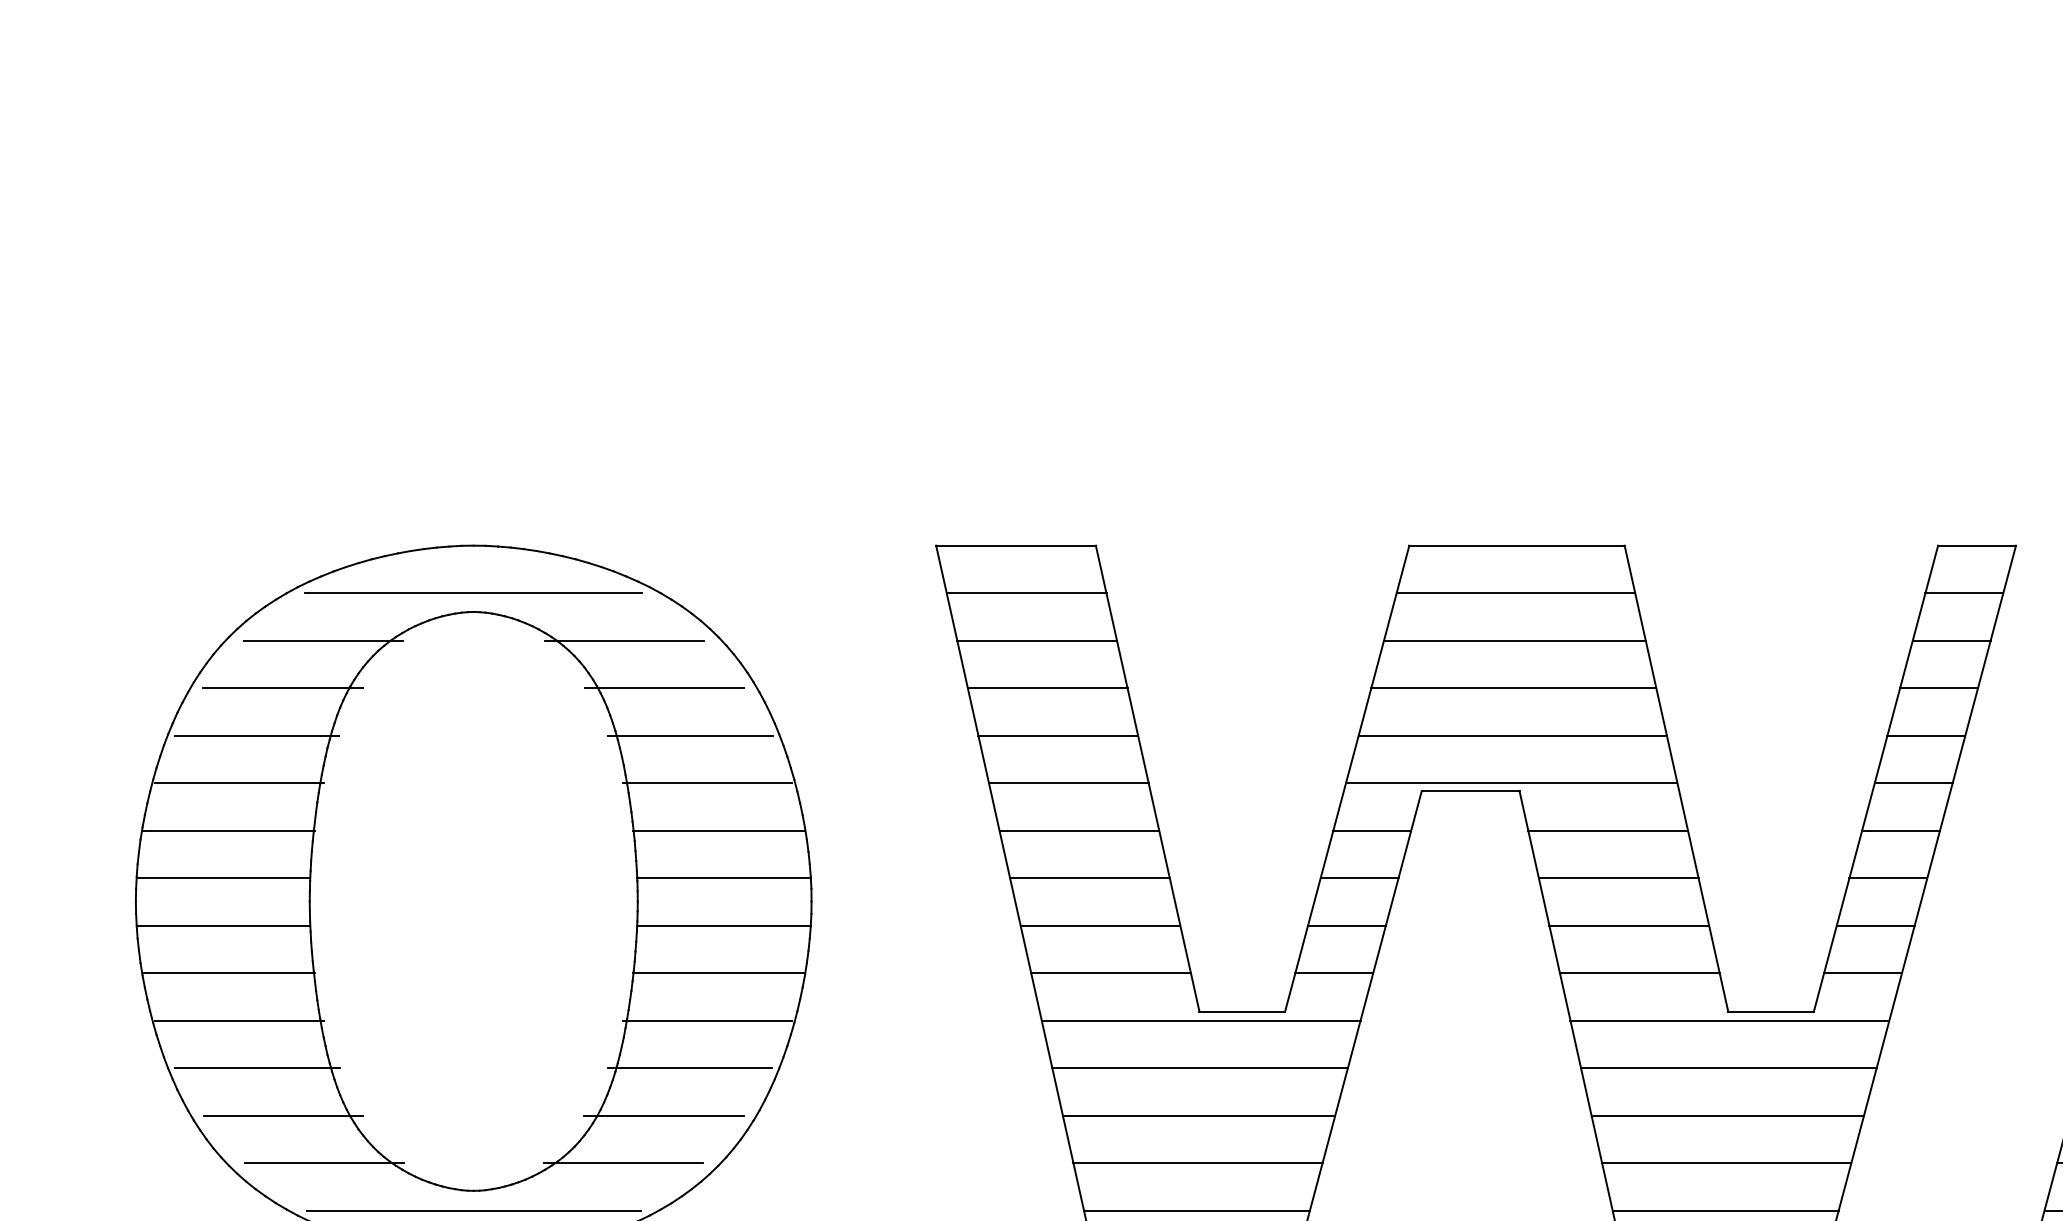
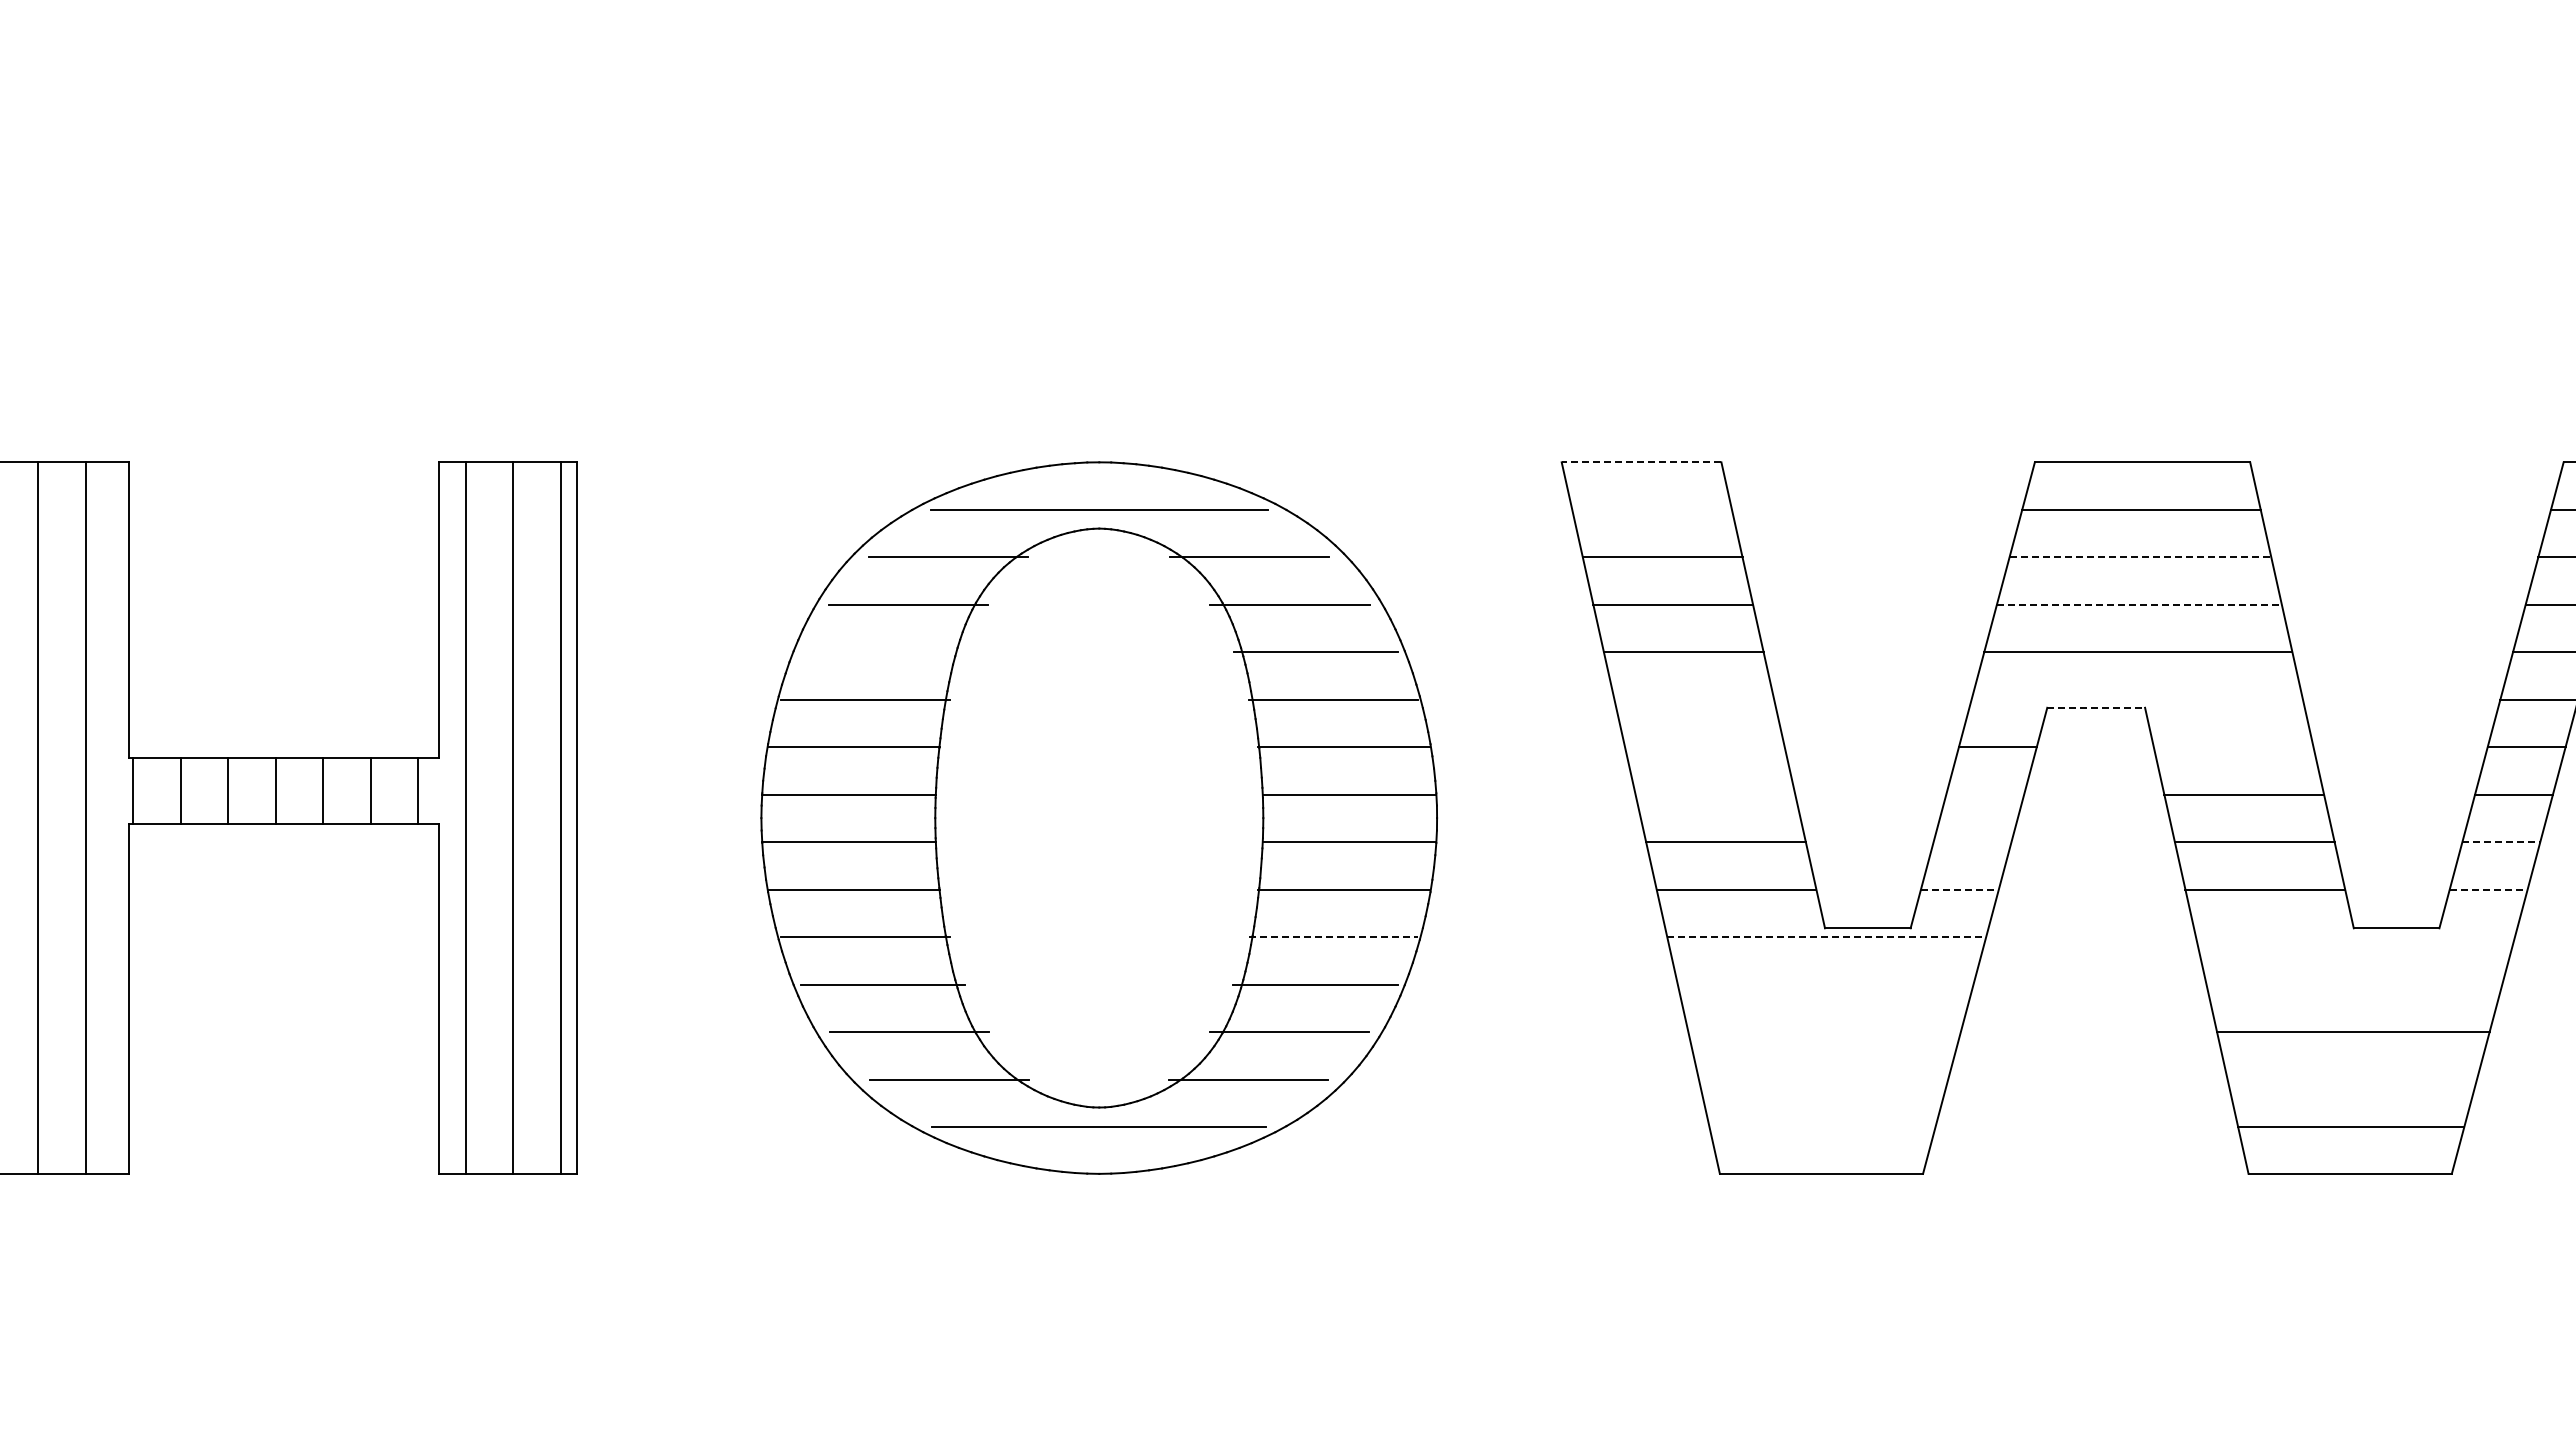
line: (1015, 545) -> (1641, 462), solid -> dashed
line: (1026, 592) -> (1652, 509), removed
line: (1514, 640) -> (2140, 557), solid -> dashed
line: (1513, 687) -> (2139, 604), solid -> dashed
line: (256, 735) -> (882, 652), removed
line: (1068, 782) -> (1694, 699), removed
line: (1511, 782) -> (2137, 699), removed
line: (1470, 790) -> (2096, 707), solid -> dashed
line: (1078, 830) -> (1704, 747), removed
line: (1607, 830) -> (2233, 747), removed
line: (1089, 877) -> (1715, 794), removed
line: (1359, 877) -> (1985, 794), removed
line: (1346, 925) -> (1972, 842), removed
line: (1875, 925) -> (2501, 842), solid -> dashed
line: (1333, 972) -> (1959, 889), solid -> dashed
line: (1862, 972) -> (2488, 889), solid -> dashed
line: (707, 1020) -> (1333, 937), solid -> dashed
line: (1201, 1020) -> (1827, 937), solid -> dashed
line: (1728, 1020) -> (2354, 937), removed
line: (1199, 1067) -> (1825, 984), removed
line: (1728, 1067) -> (2354, 984), removed
line: (1198, 1115) -> (1824, 1032), removed
line: (1197, 1162) -> (1823, 1079), removed
line: (1725, 1162) -> (2351, 1079), removed
line: (1196, 1210) -> (1822, 1127), removed

